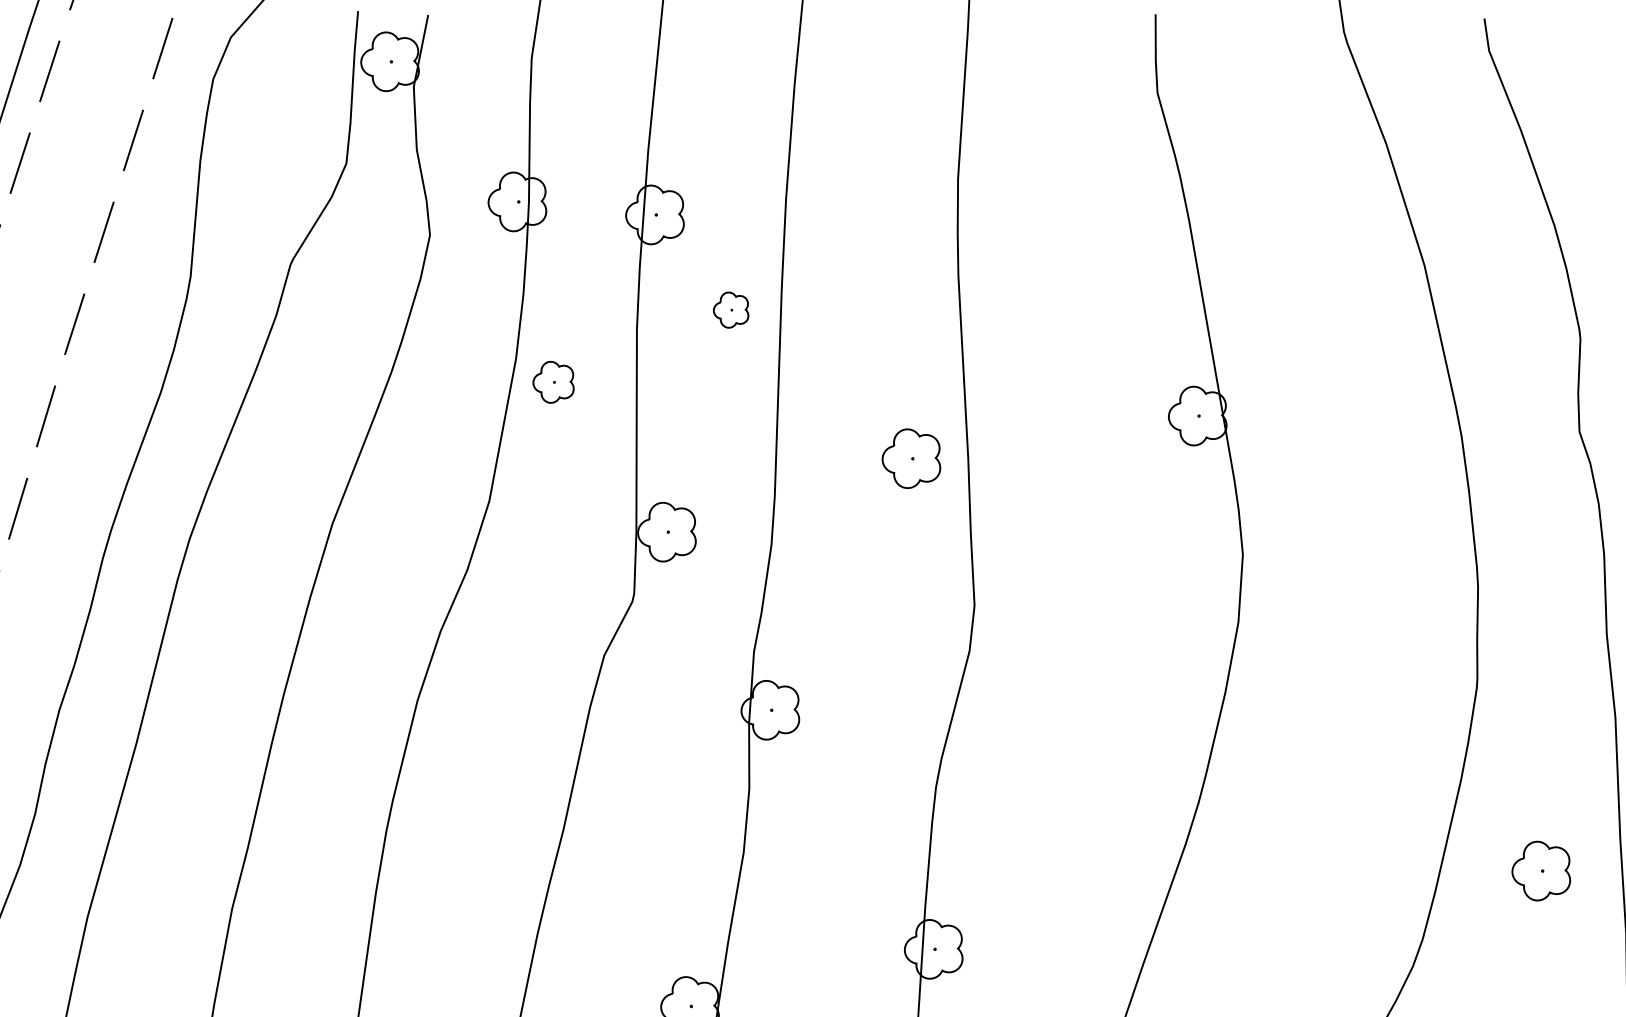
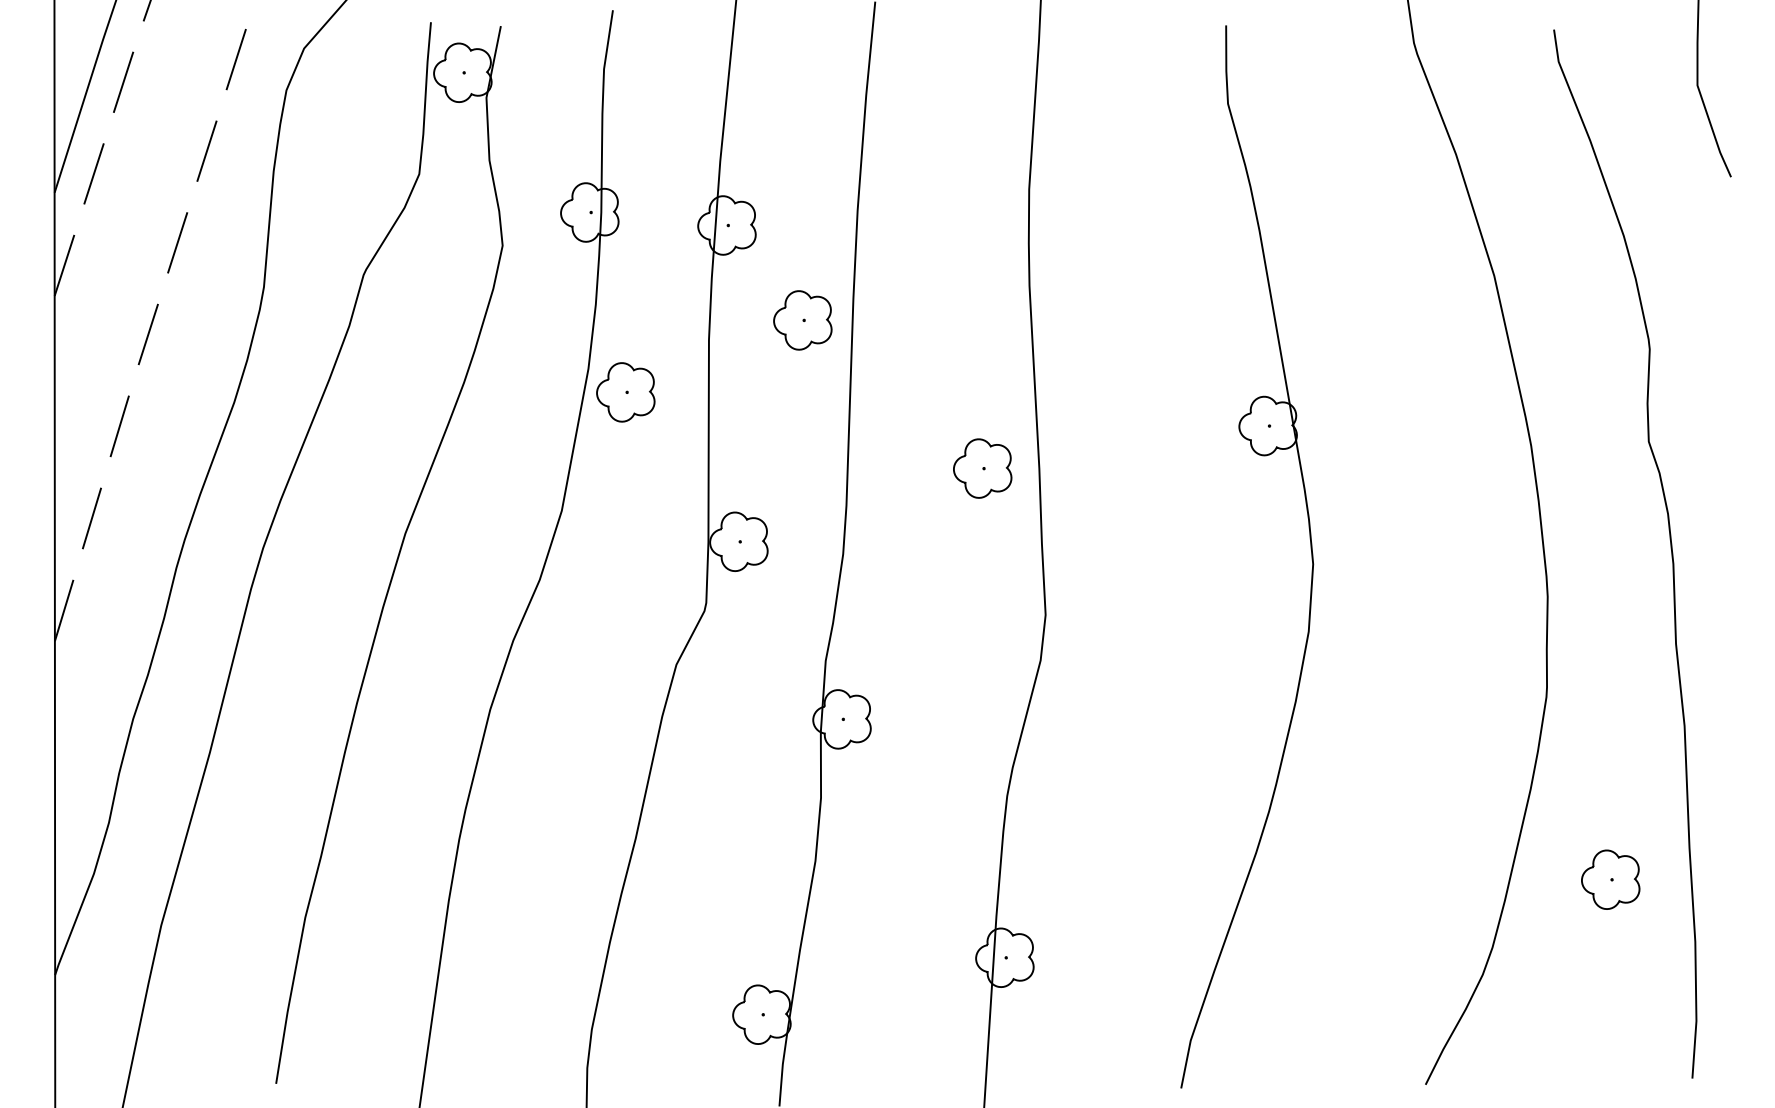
part: (730, 310) -> (802, 320), size x1.67
part: (553, 382) -> (625, 392), size x1.43

